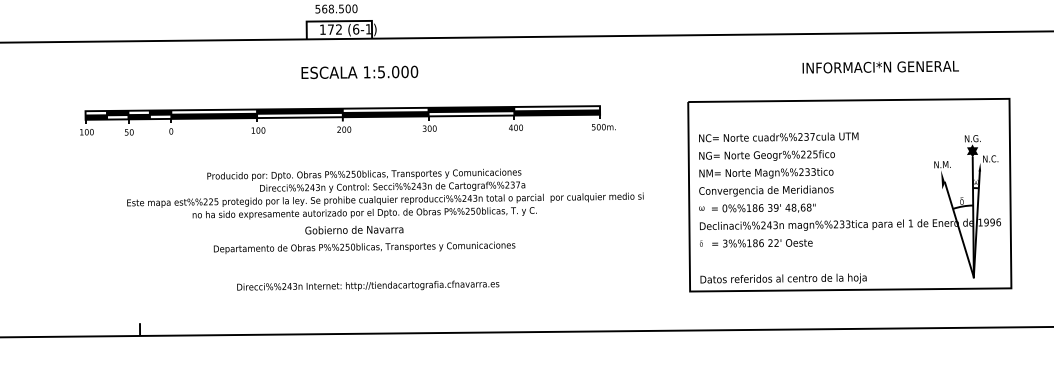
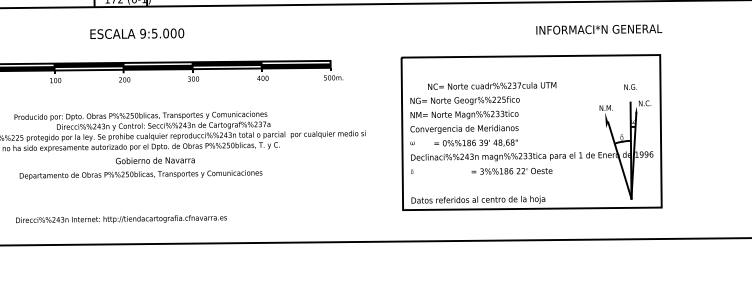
text: (880, 67) -> (599, 29), moved
text: (366, 72) -> (142, 33), 1:5.000 -> 9:5.000
text: (778, 137) -> (491, 86), moved
fill: (972, 150) -> (630, 96), removed
text: (763, 207) -> (475, 142), moved
text: (354, 230) -> (155, 161), moved
text: (762, 243) -> (512, 171), moved
text: (368, 285) -> (121, 218), moved

